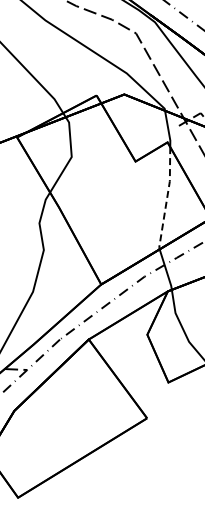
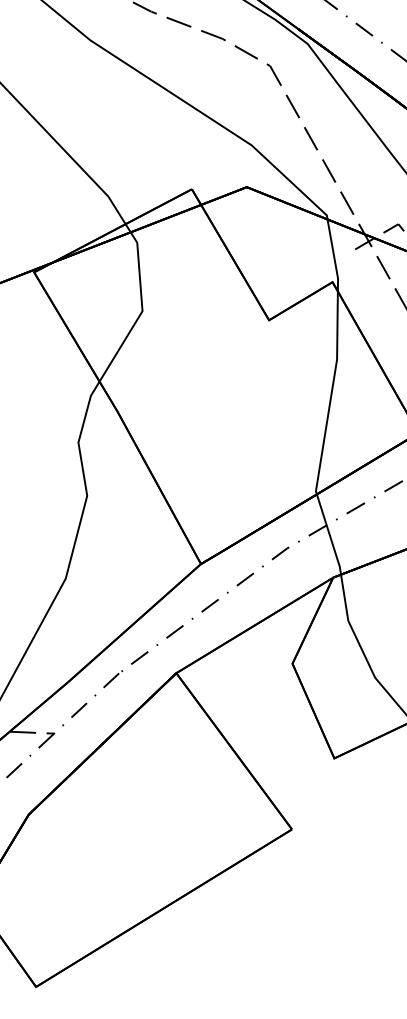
line: (167, 199) -> (332, 395), dashed -> solid

